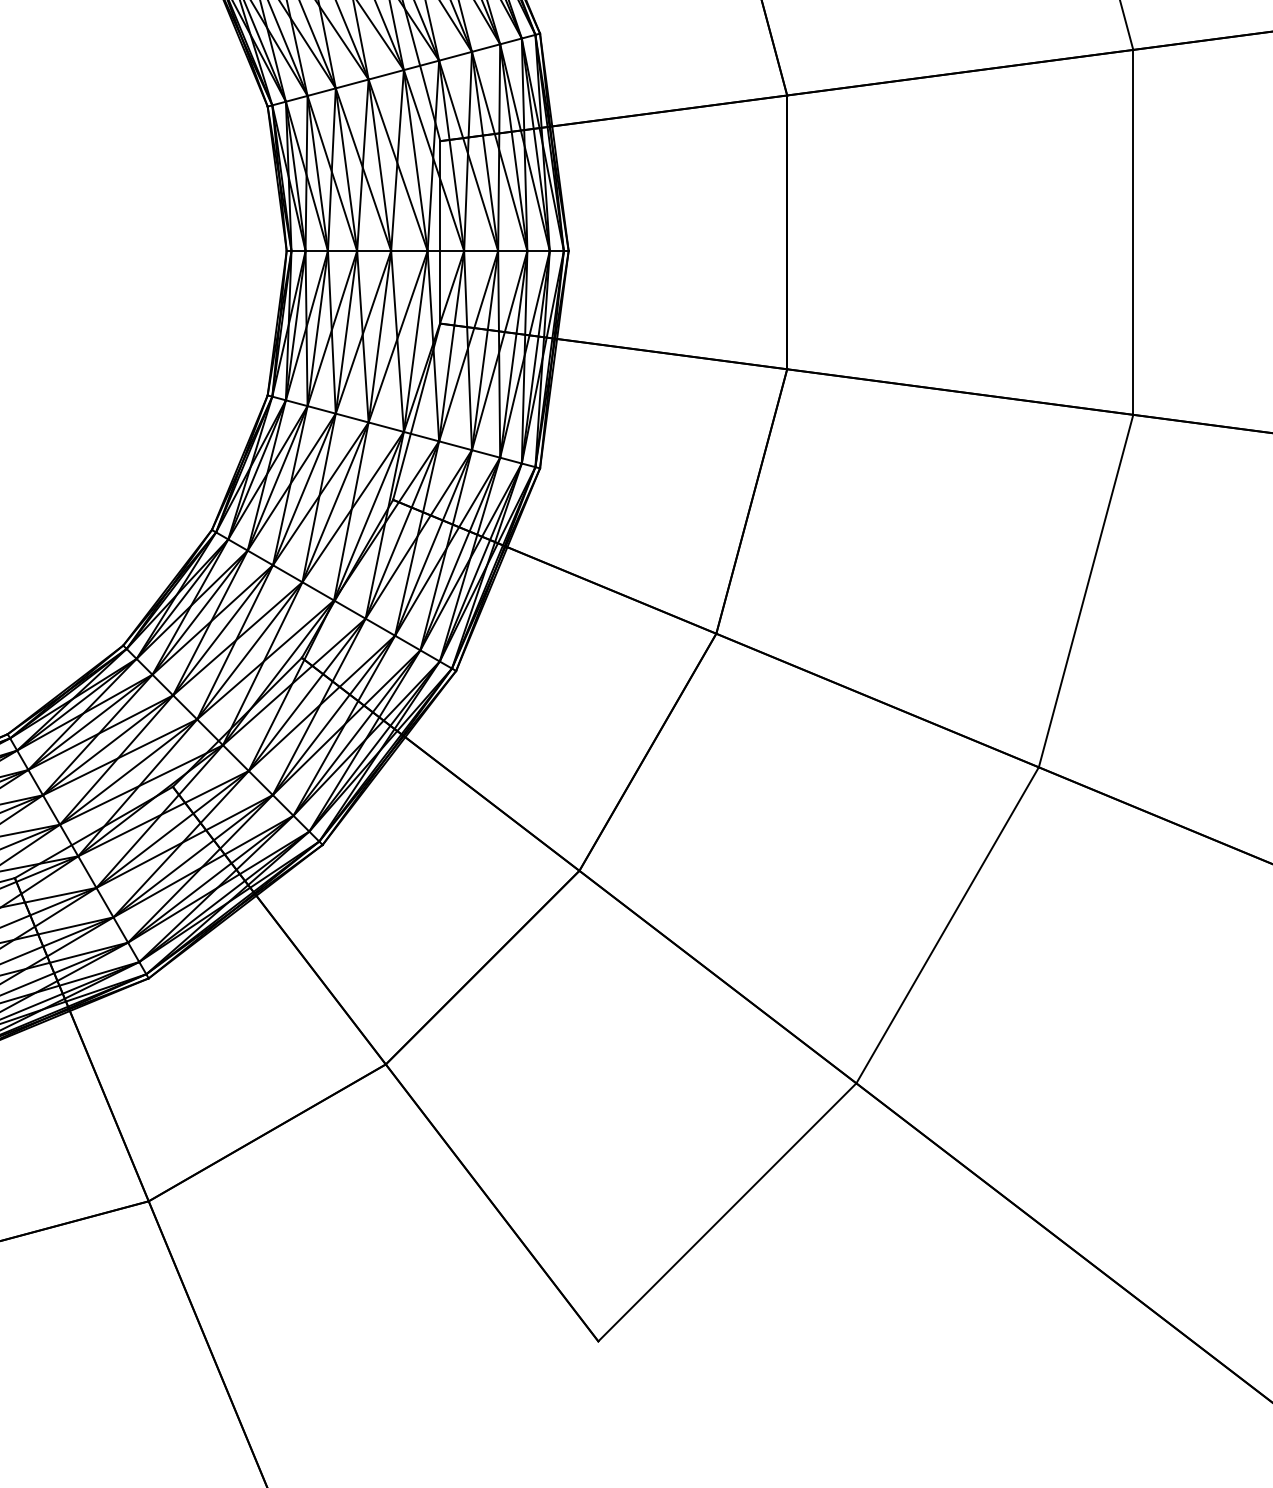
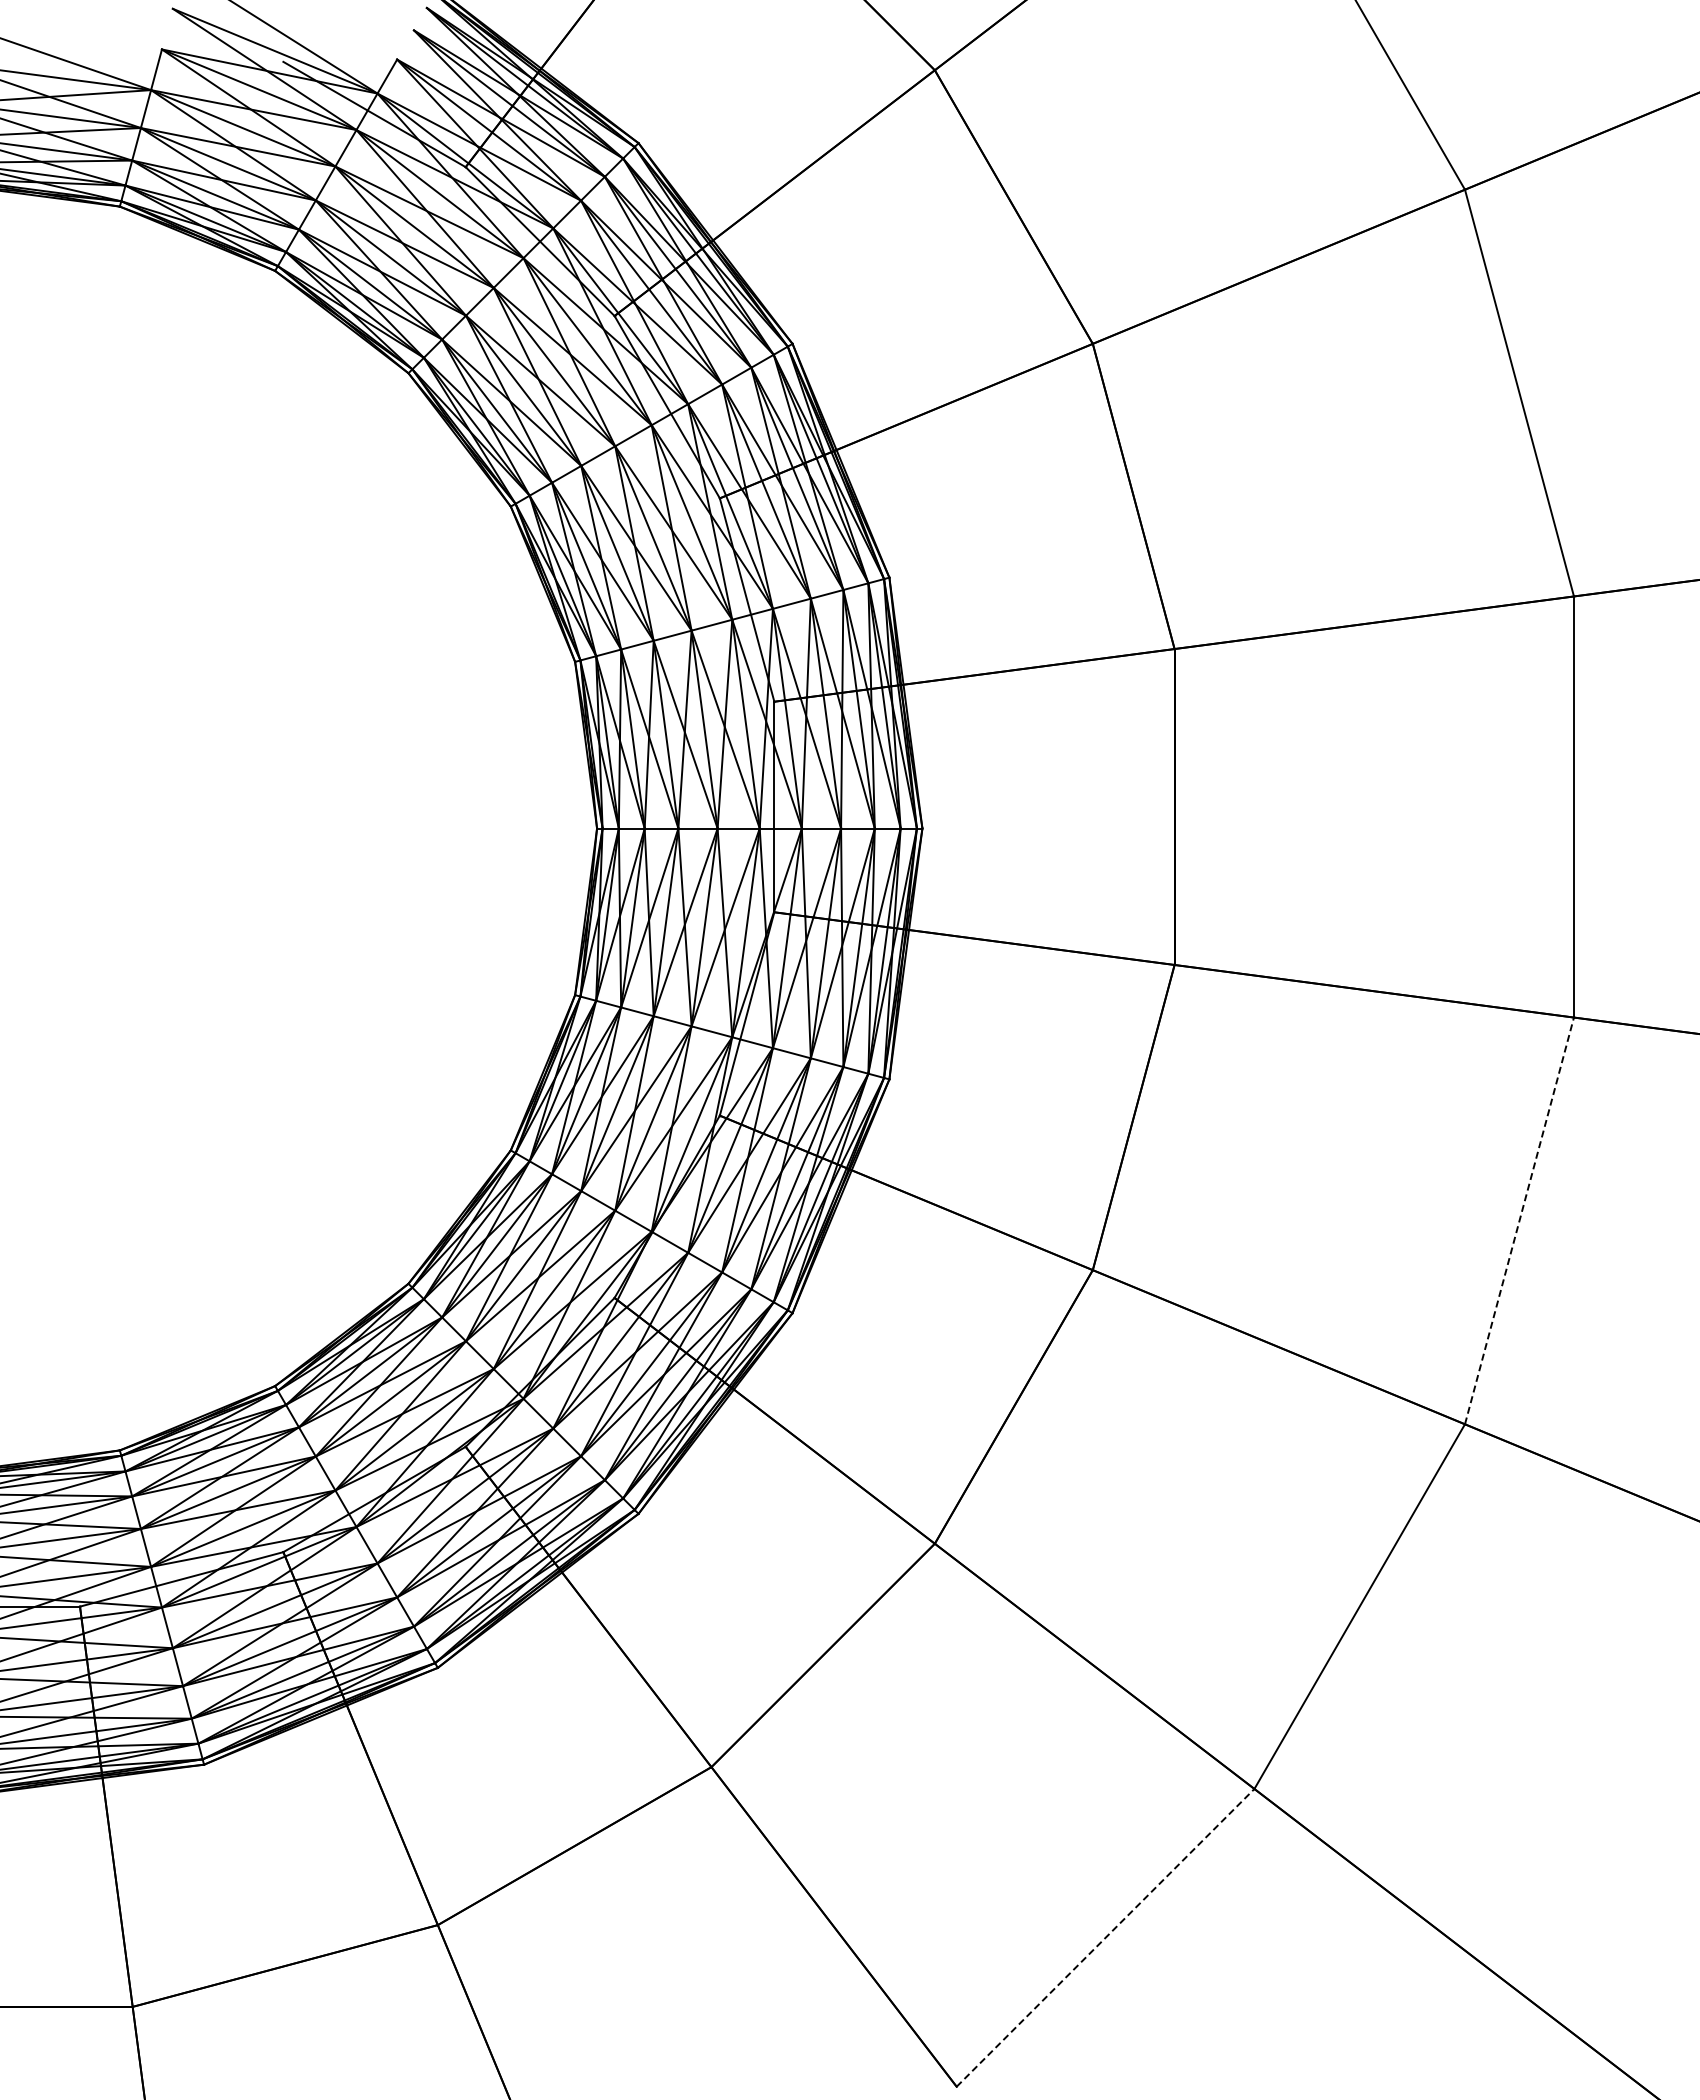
line: (1086, 590) -> (1519, 1220), solid -> dashed
line: (727, 1212) -> (1105, 1937), solid -> dashed

